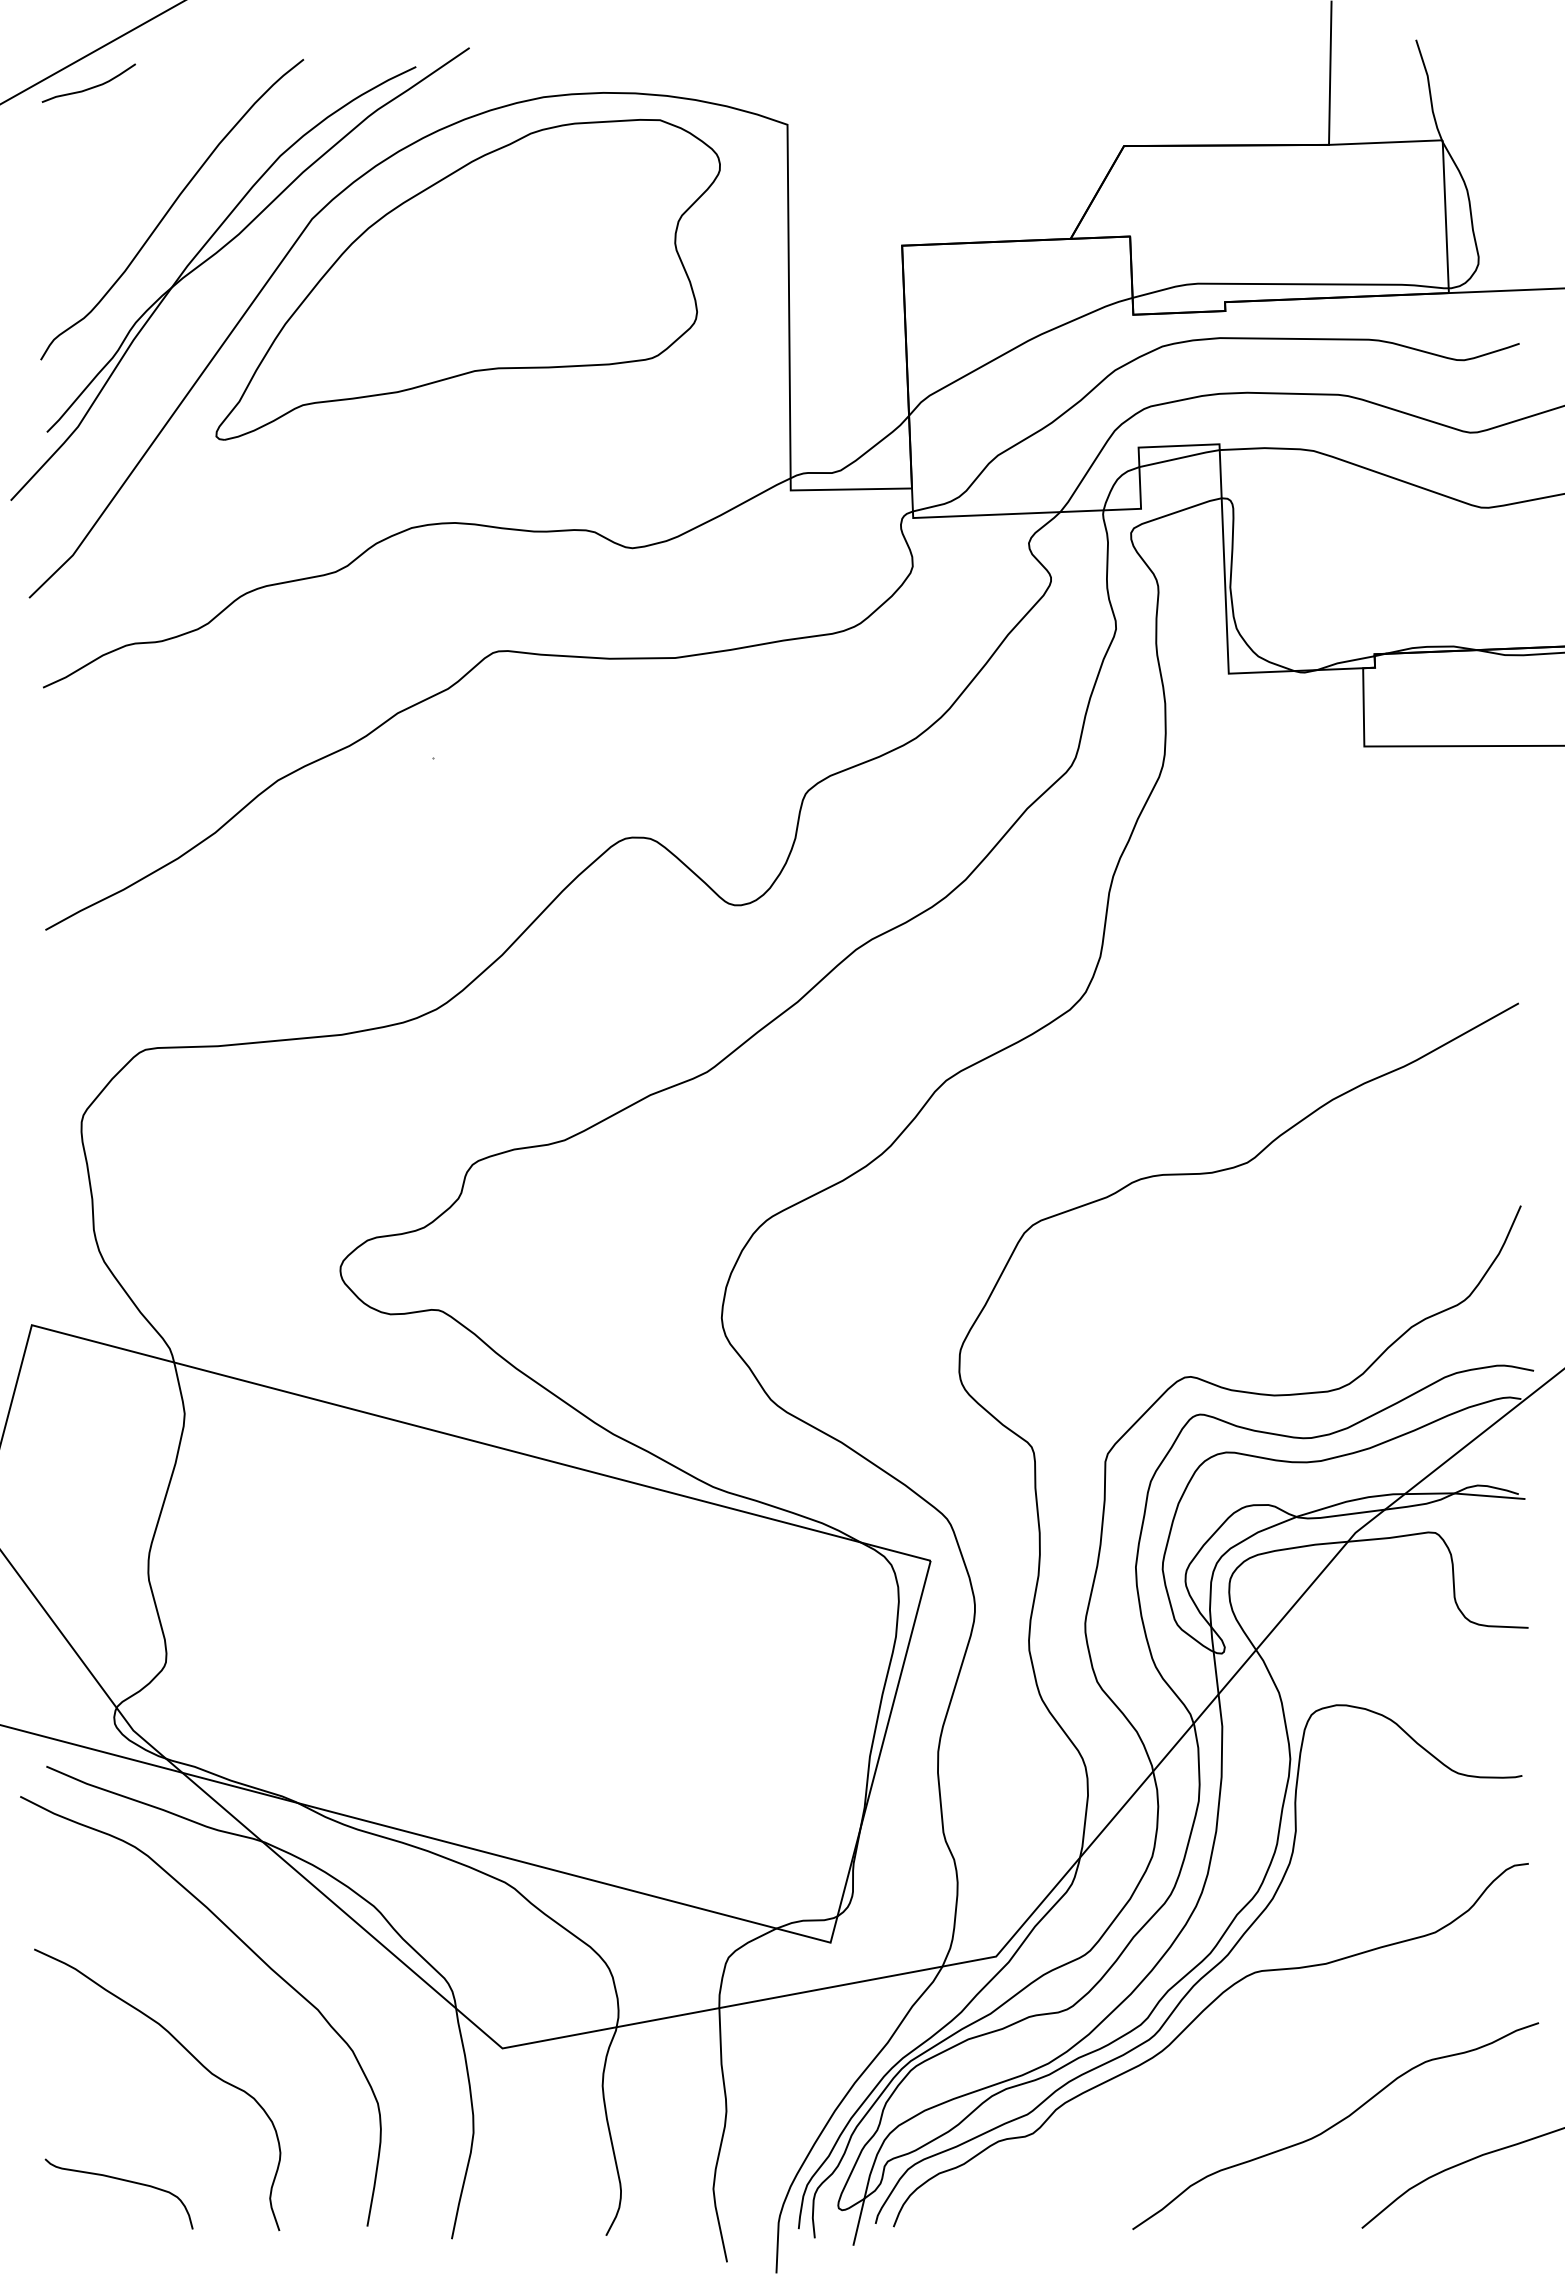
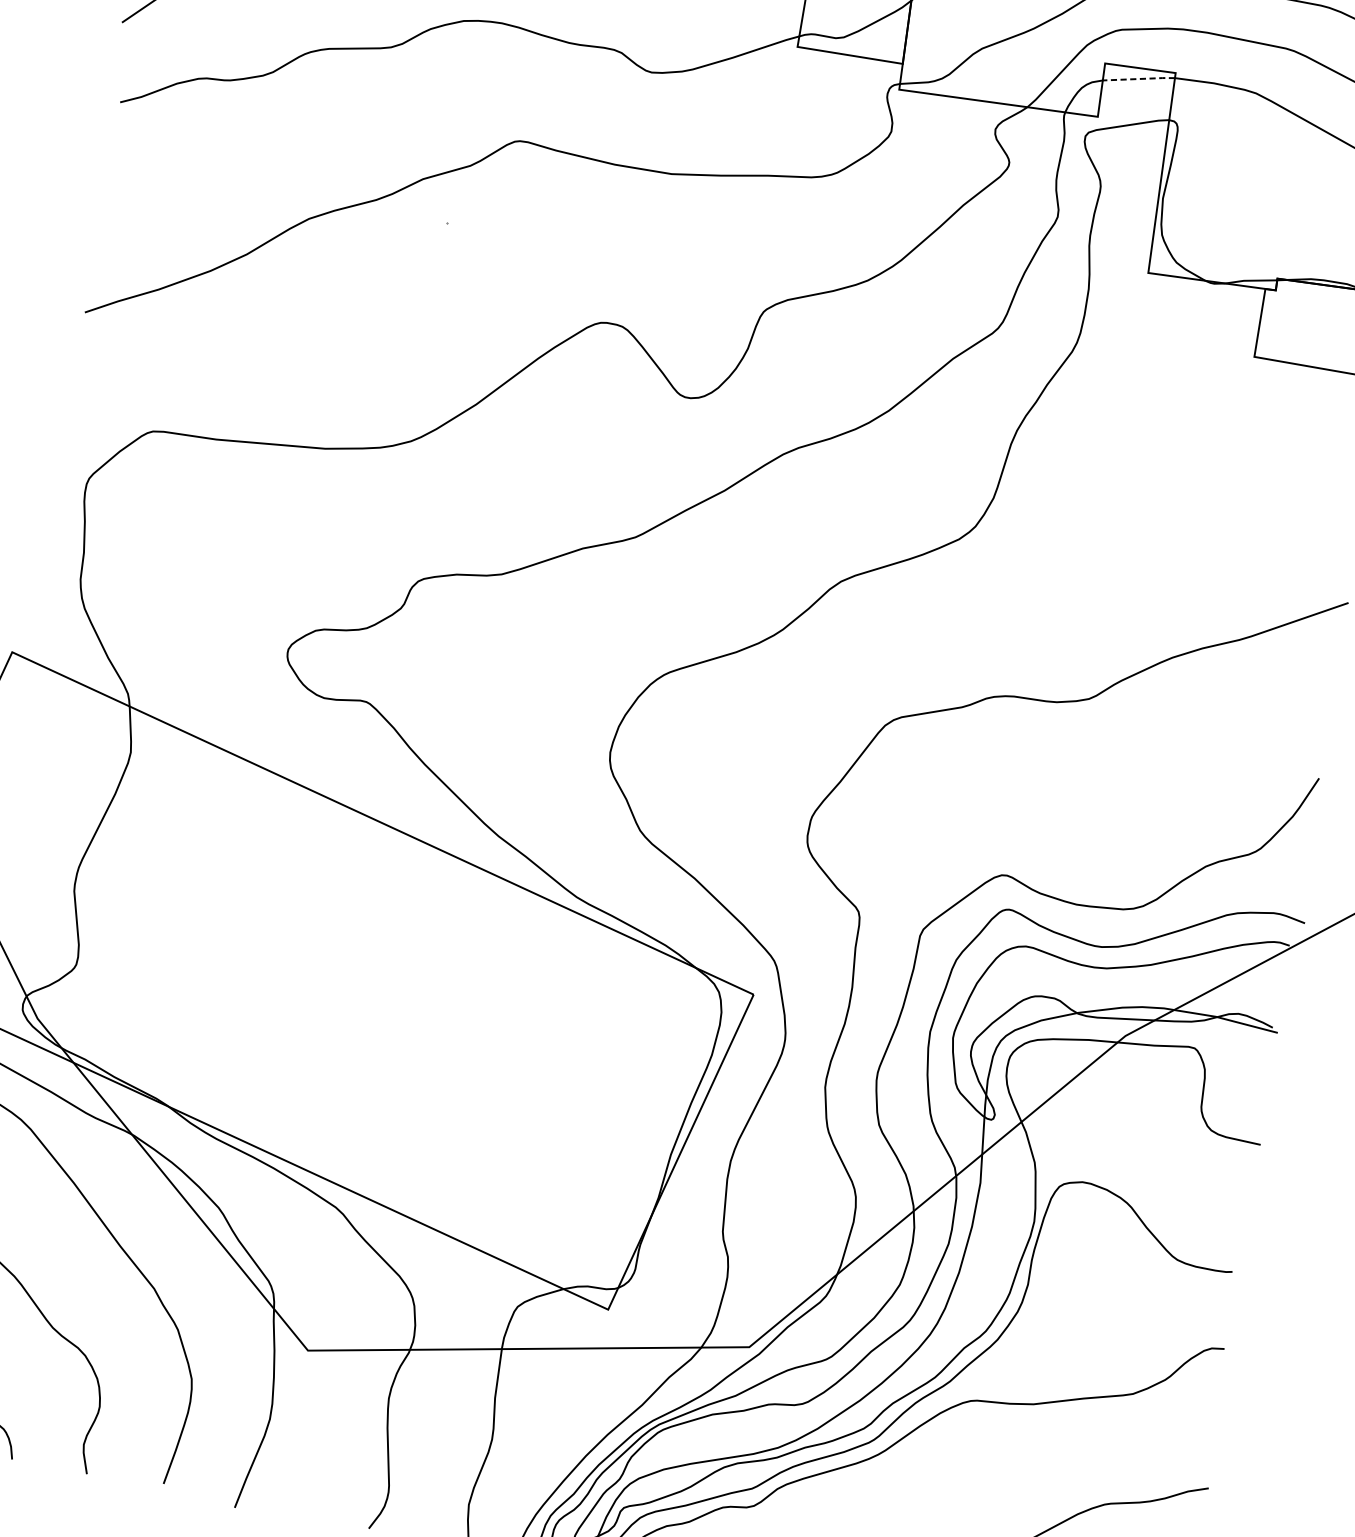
line: (1179, 458) -> (1138, 79), solid -> dashed

